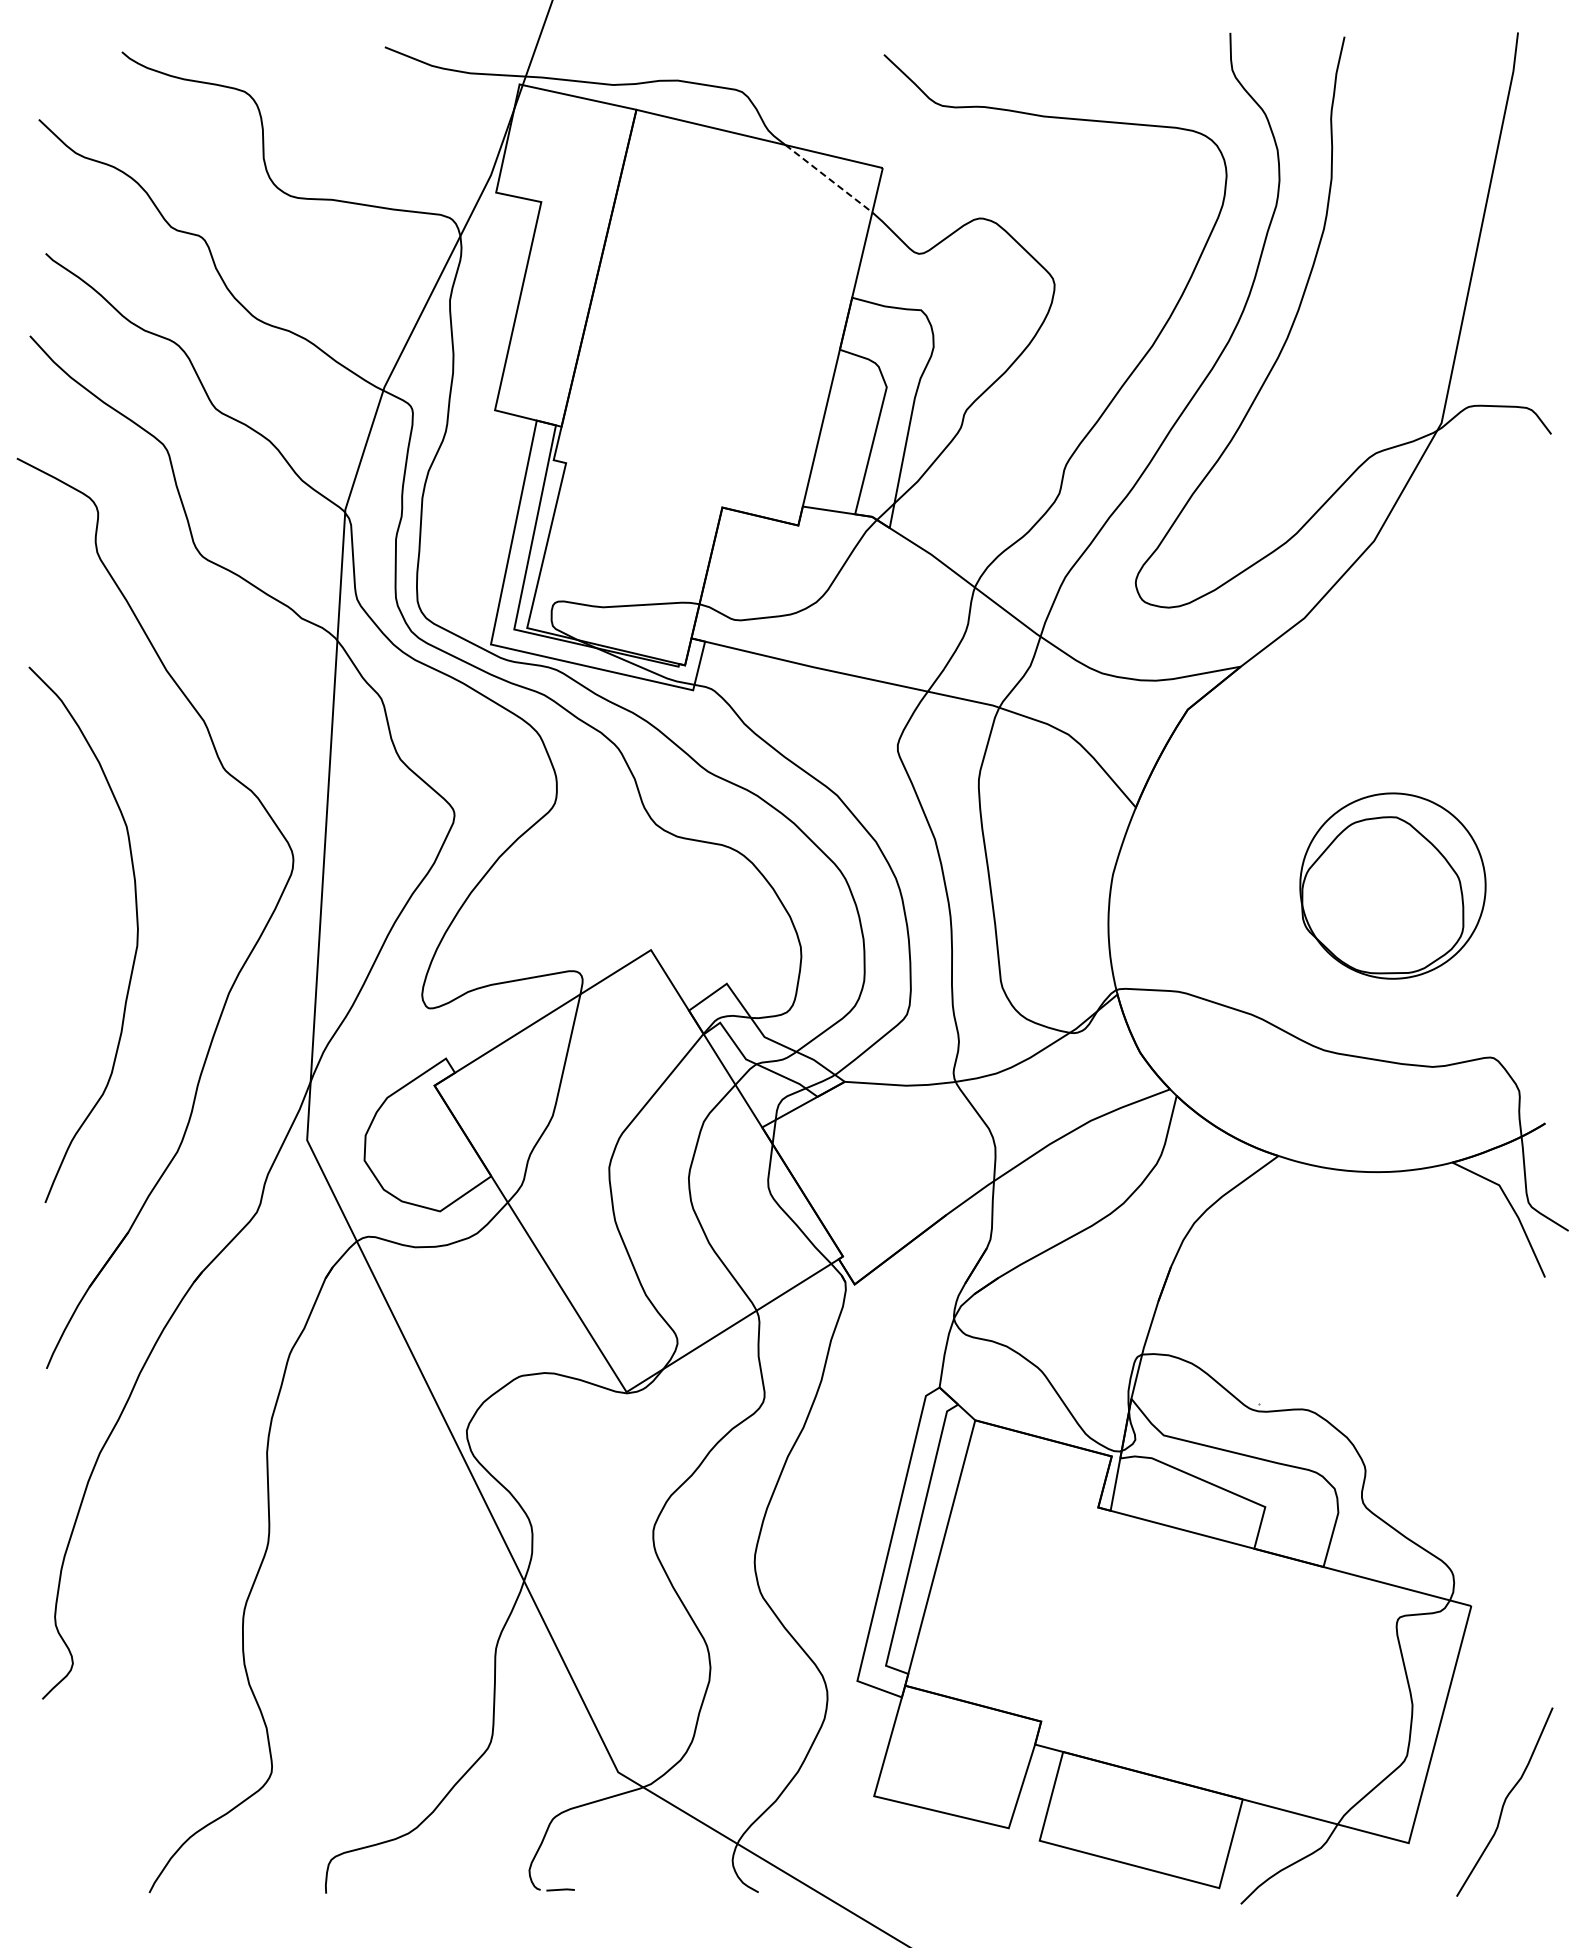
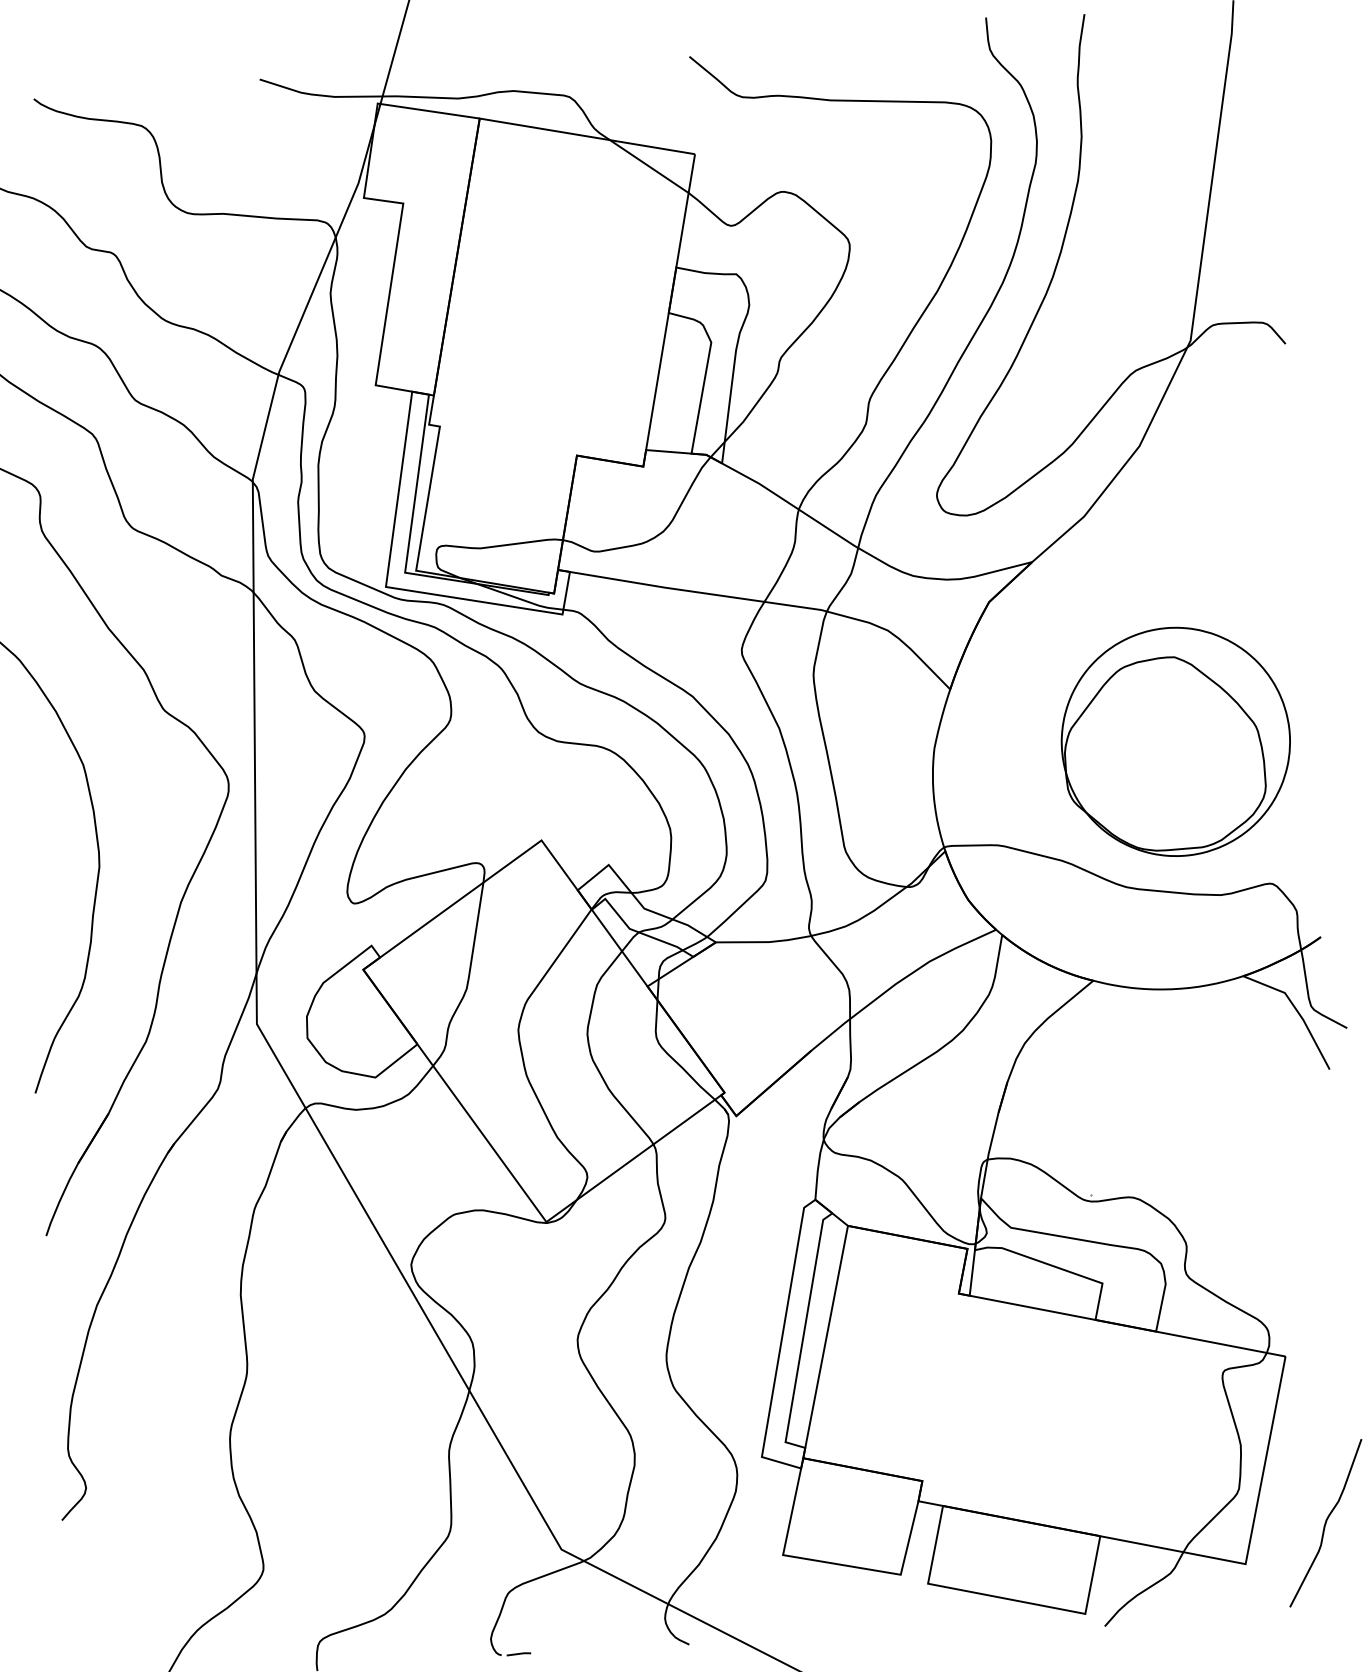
line: (828, 178) -> (648, 166), dashed -> solid
part: (1392, 885) -> (1175, 741), size x1.43

